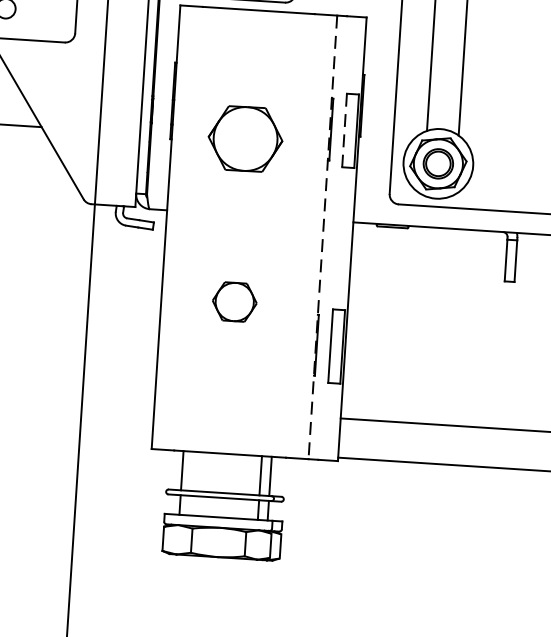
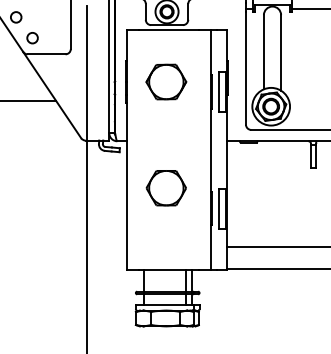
line: (344, 131) -> (219, 92), dashed -> solid
part: (245, 138) -> (166, 81), moved
line: (322, 237) -> (211, 150), dashed -> solid
part: (233, 302) -> (165, 188), size x1.67

